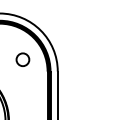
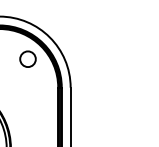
circle: (22, 59) -> (27, 58), moved

